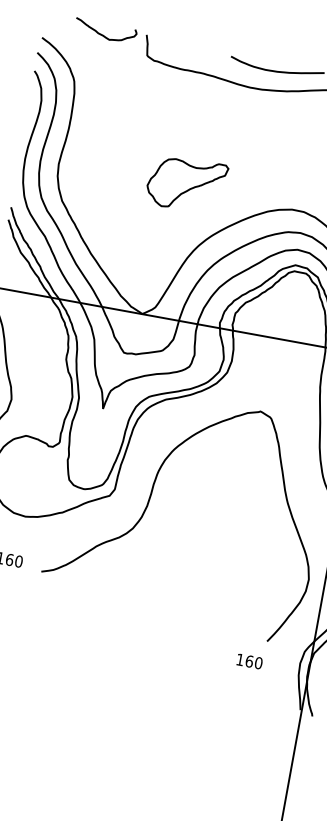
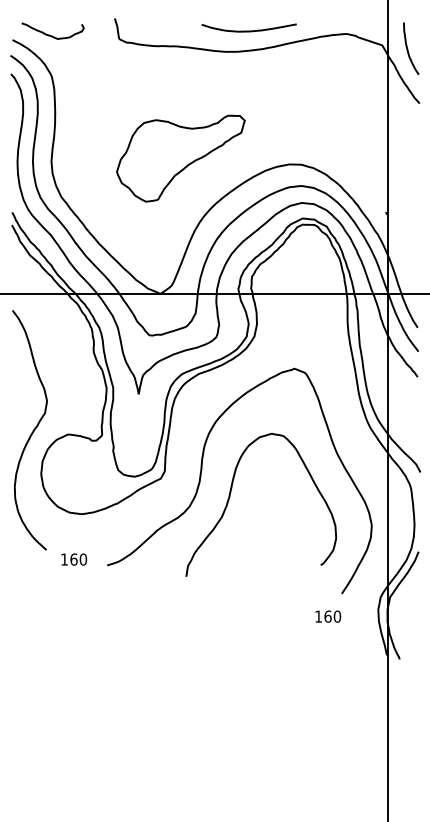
curve: (101, 33) -> (49, 34), moved
part: (186, 184) -> (180, 158), size x1.67
curve: (174, 526) -> (230, 497), added

